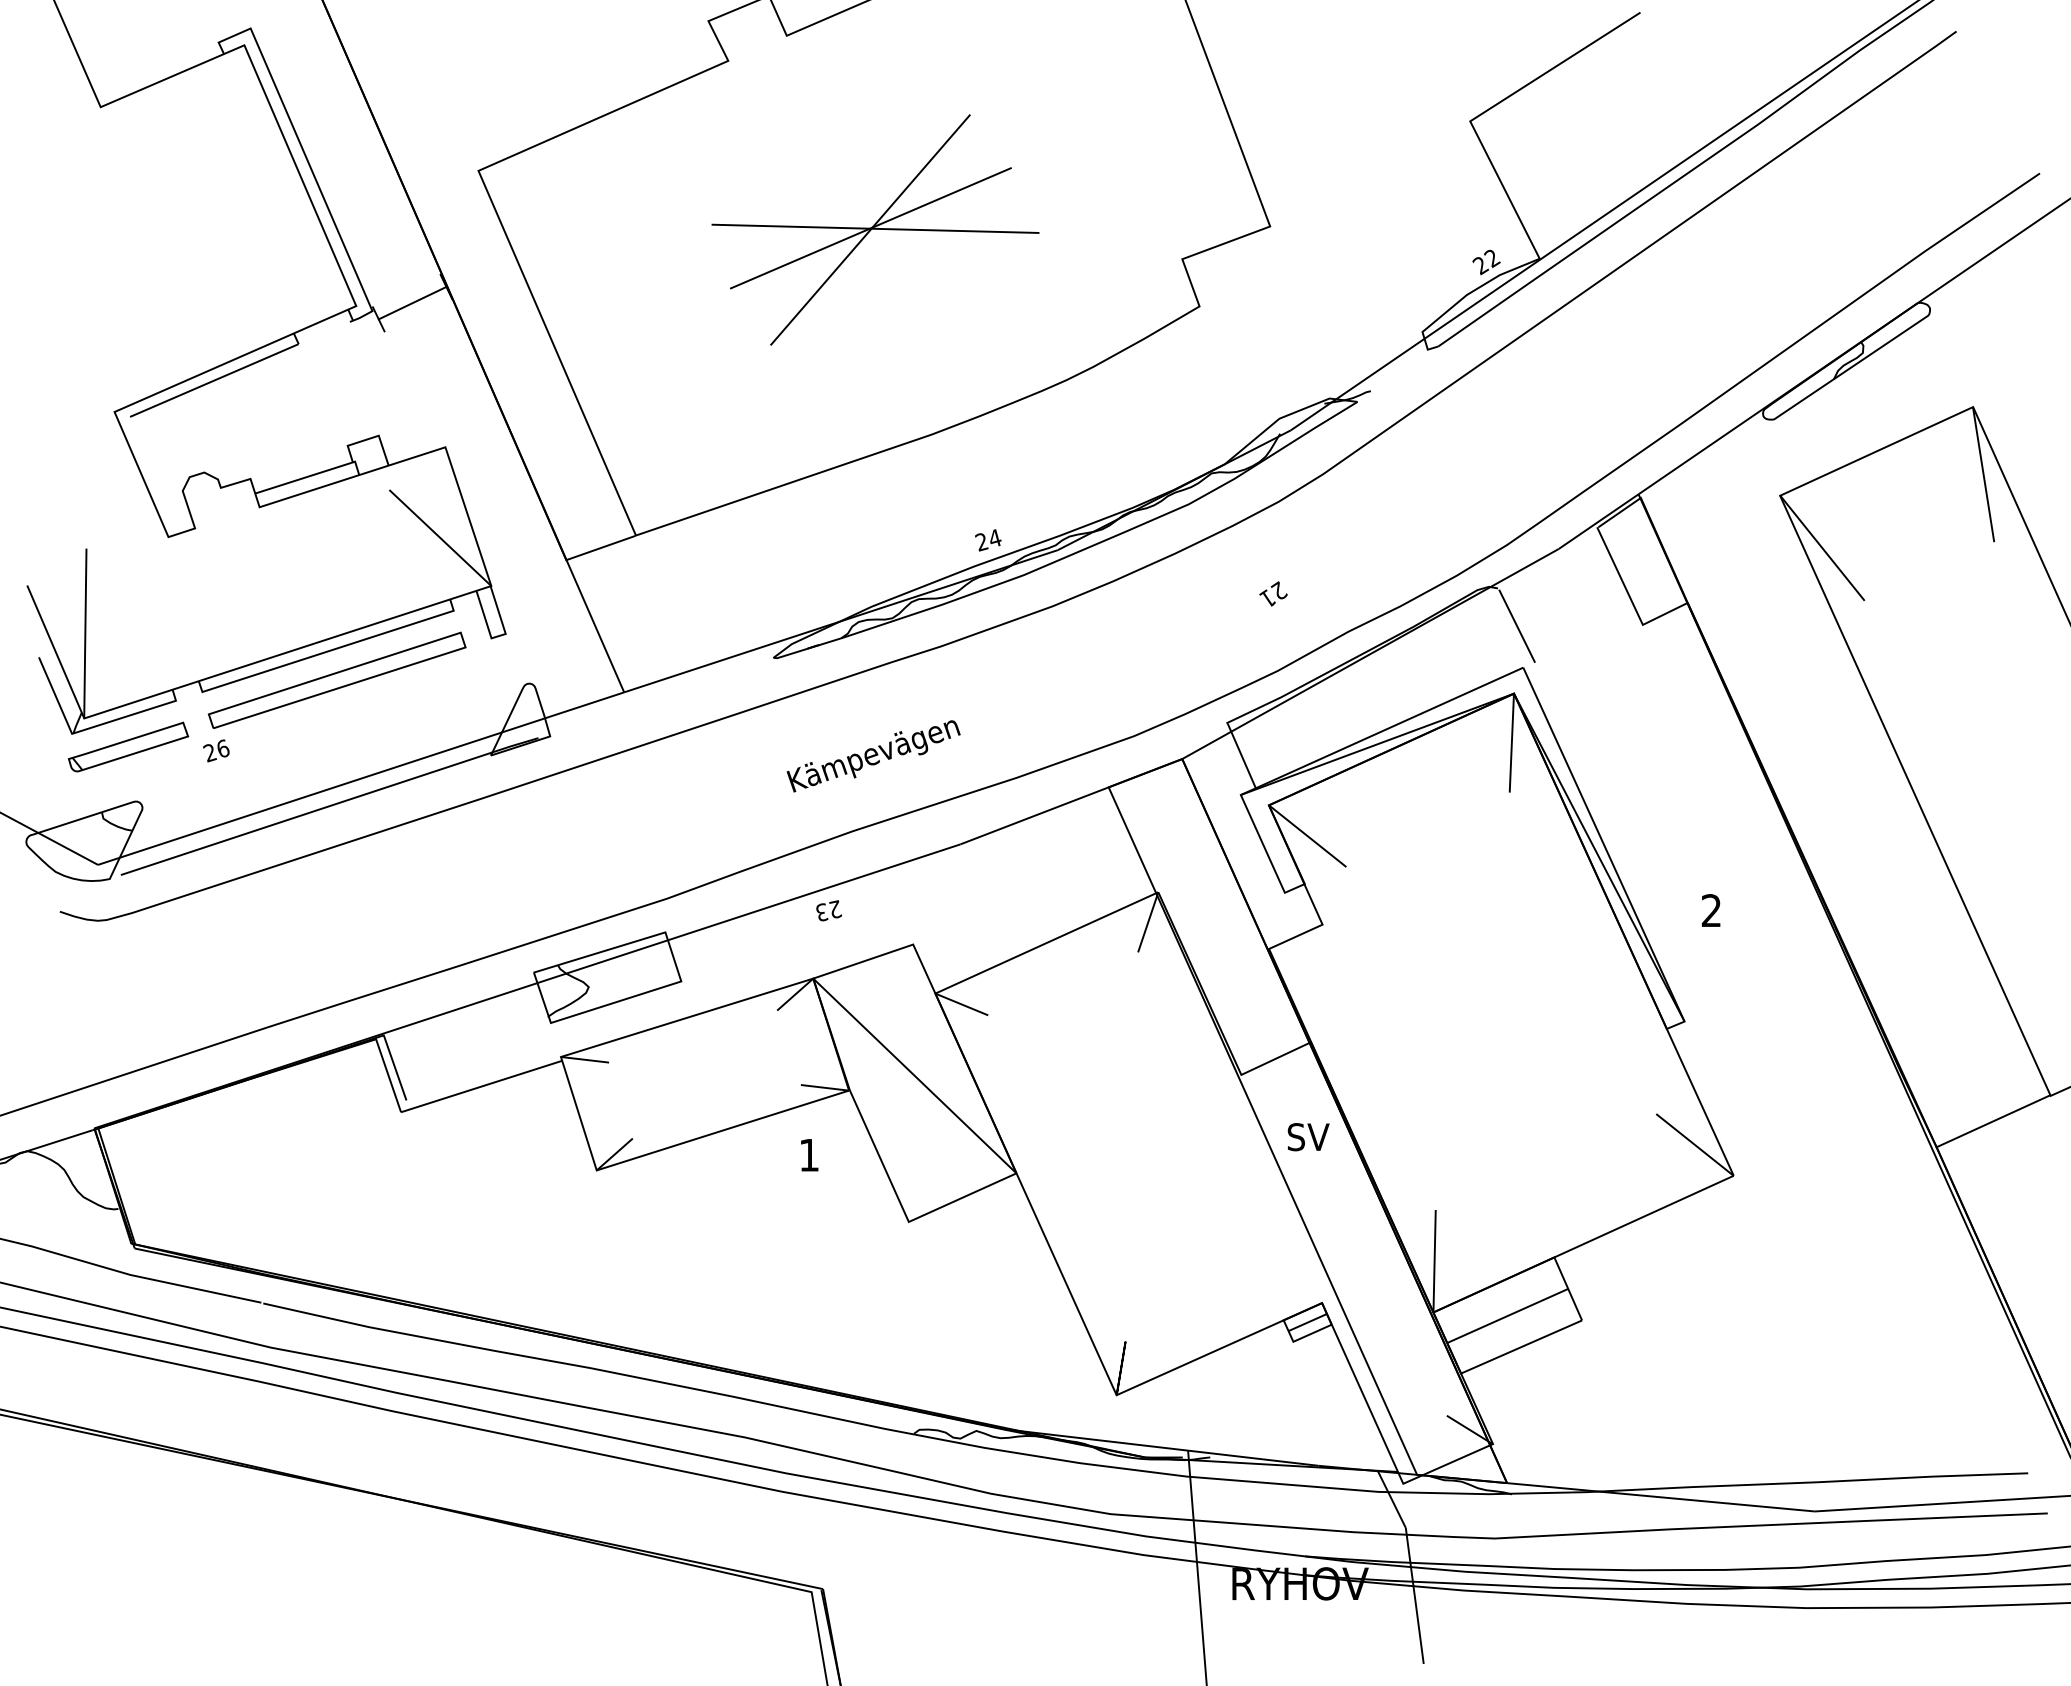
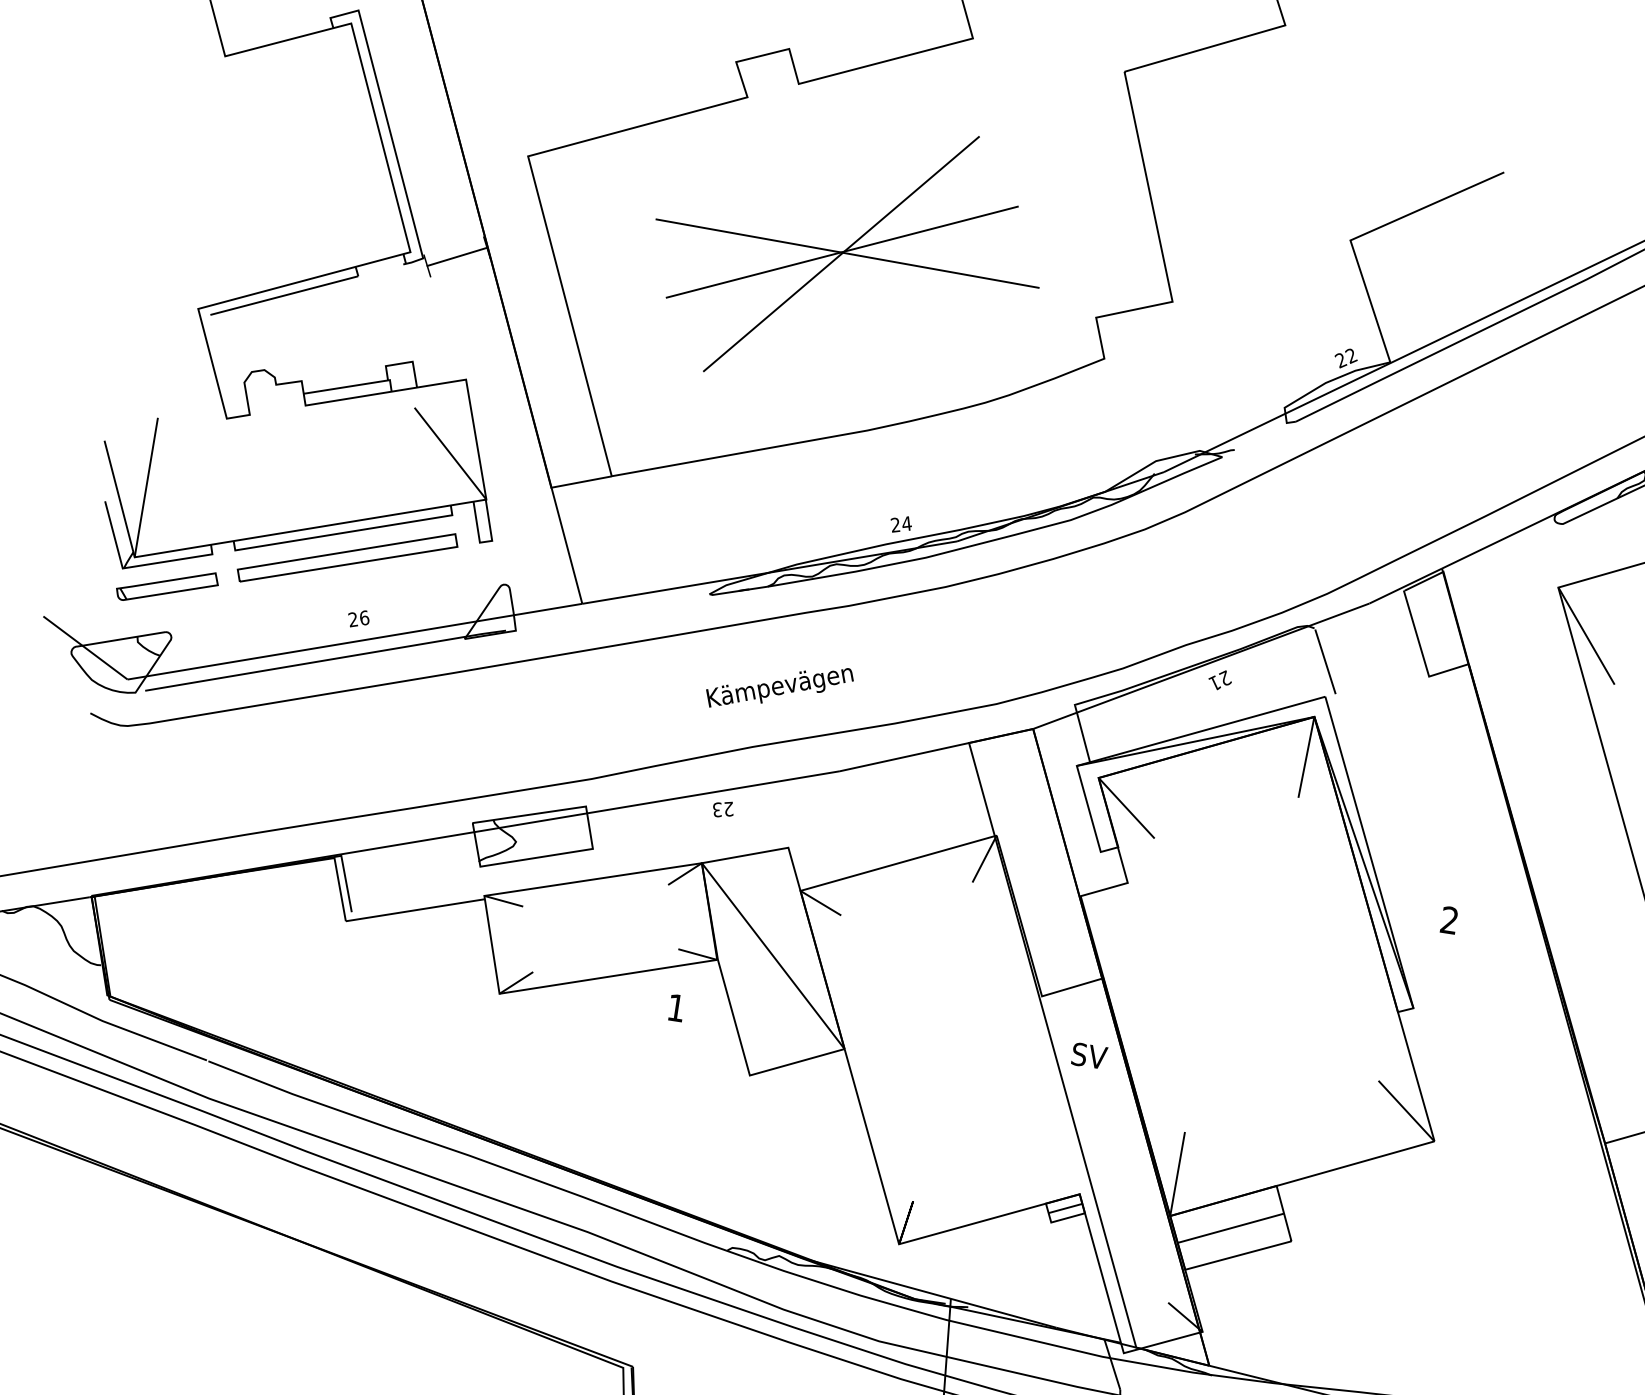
part: (875, 229) -> (847, 254), size x1.43
text: (1273, 593) -> (1220, 679), moved
text: (216, 750) -> (358, 618), moved

